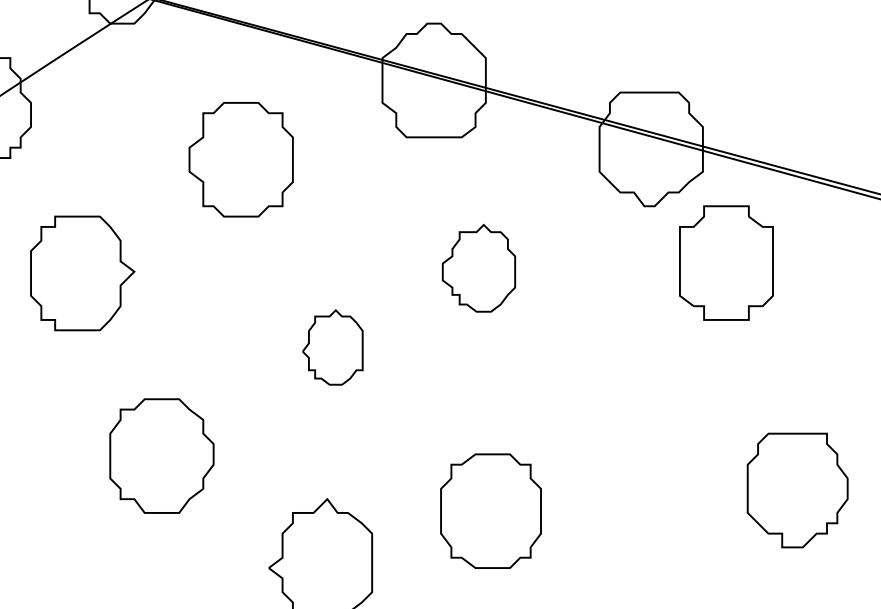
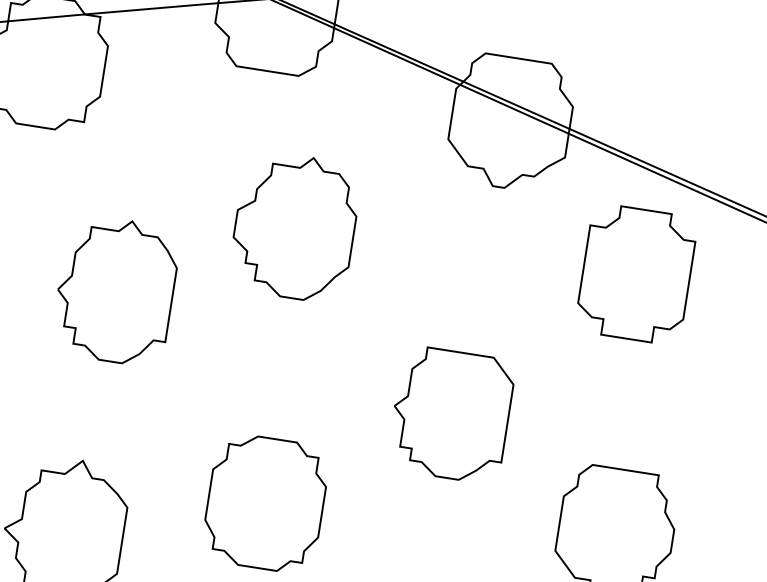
part: (726, 262) -> (636, 273), moved
part: (478, 268) -> (294, 227), size x1.43
part: (332, 347) -> (115, 290), size x1.67
part: (639, 409) -> (451, 414), added

